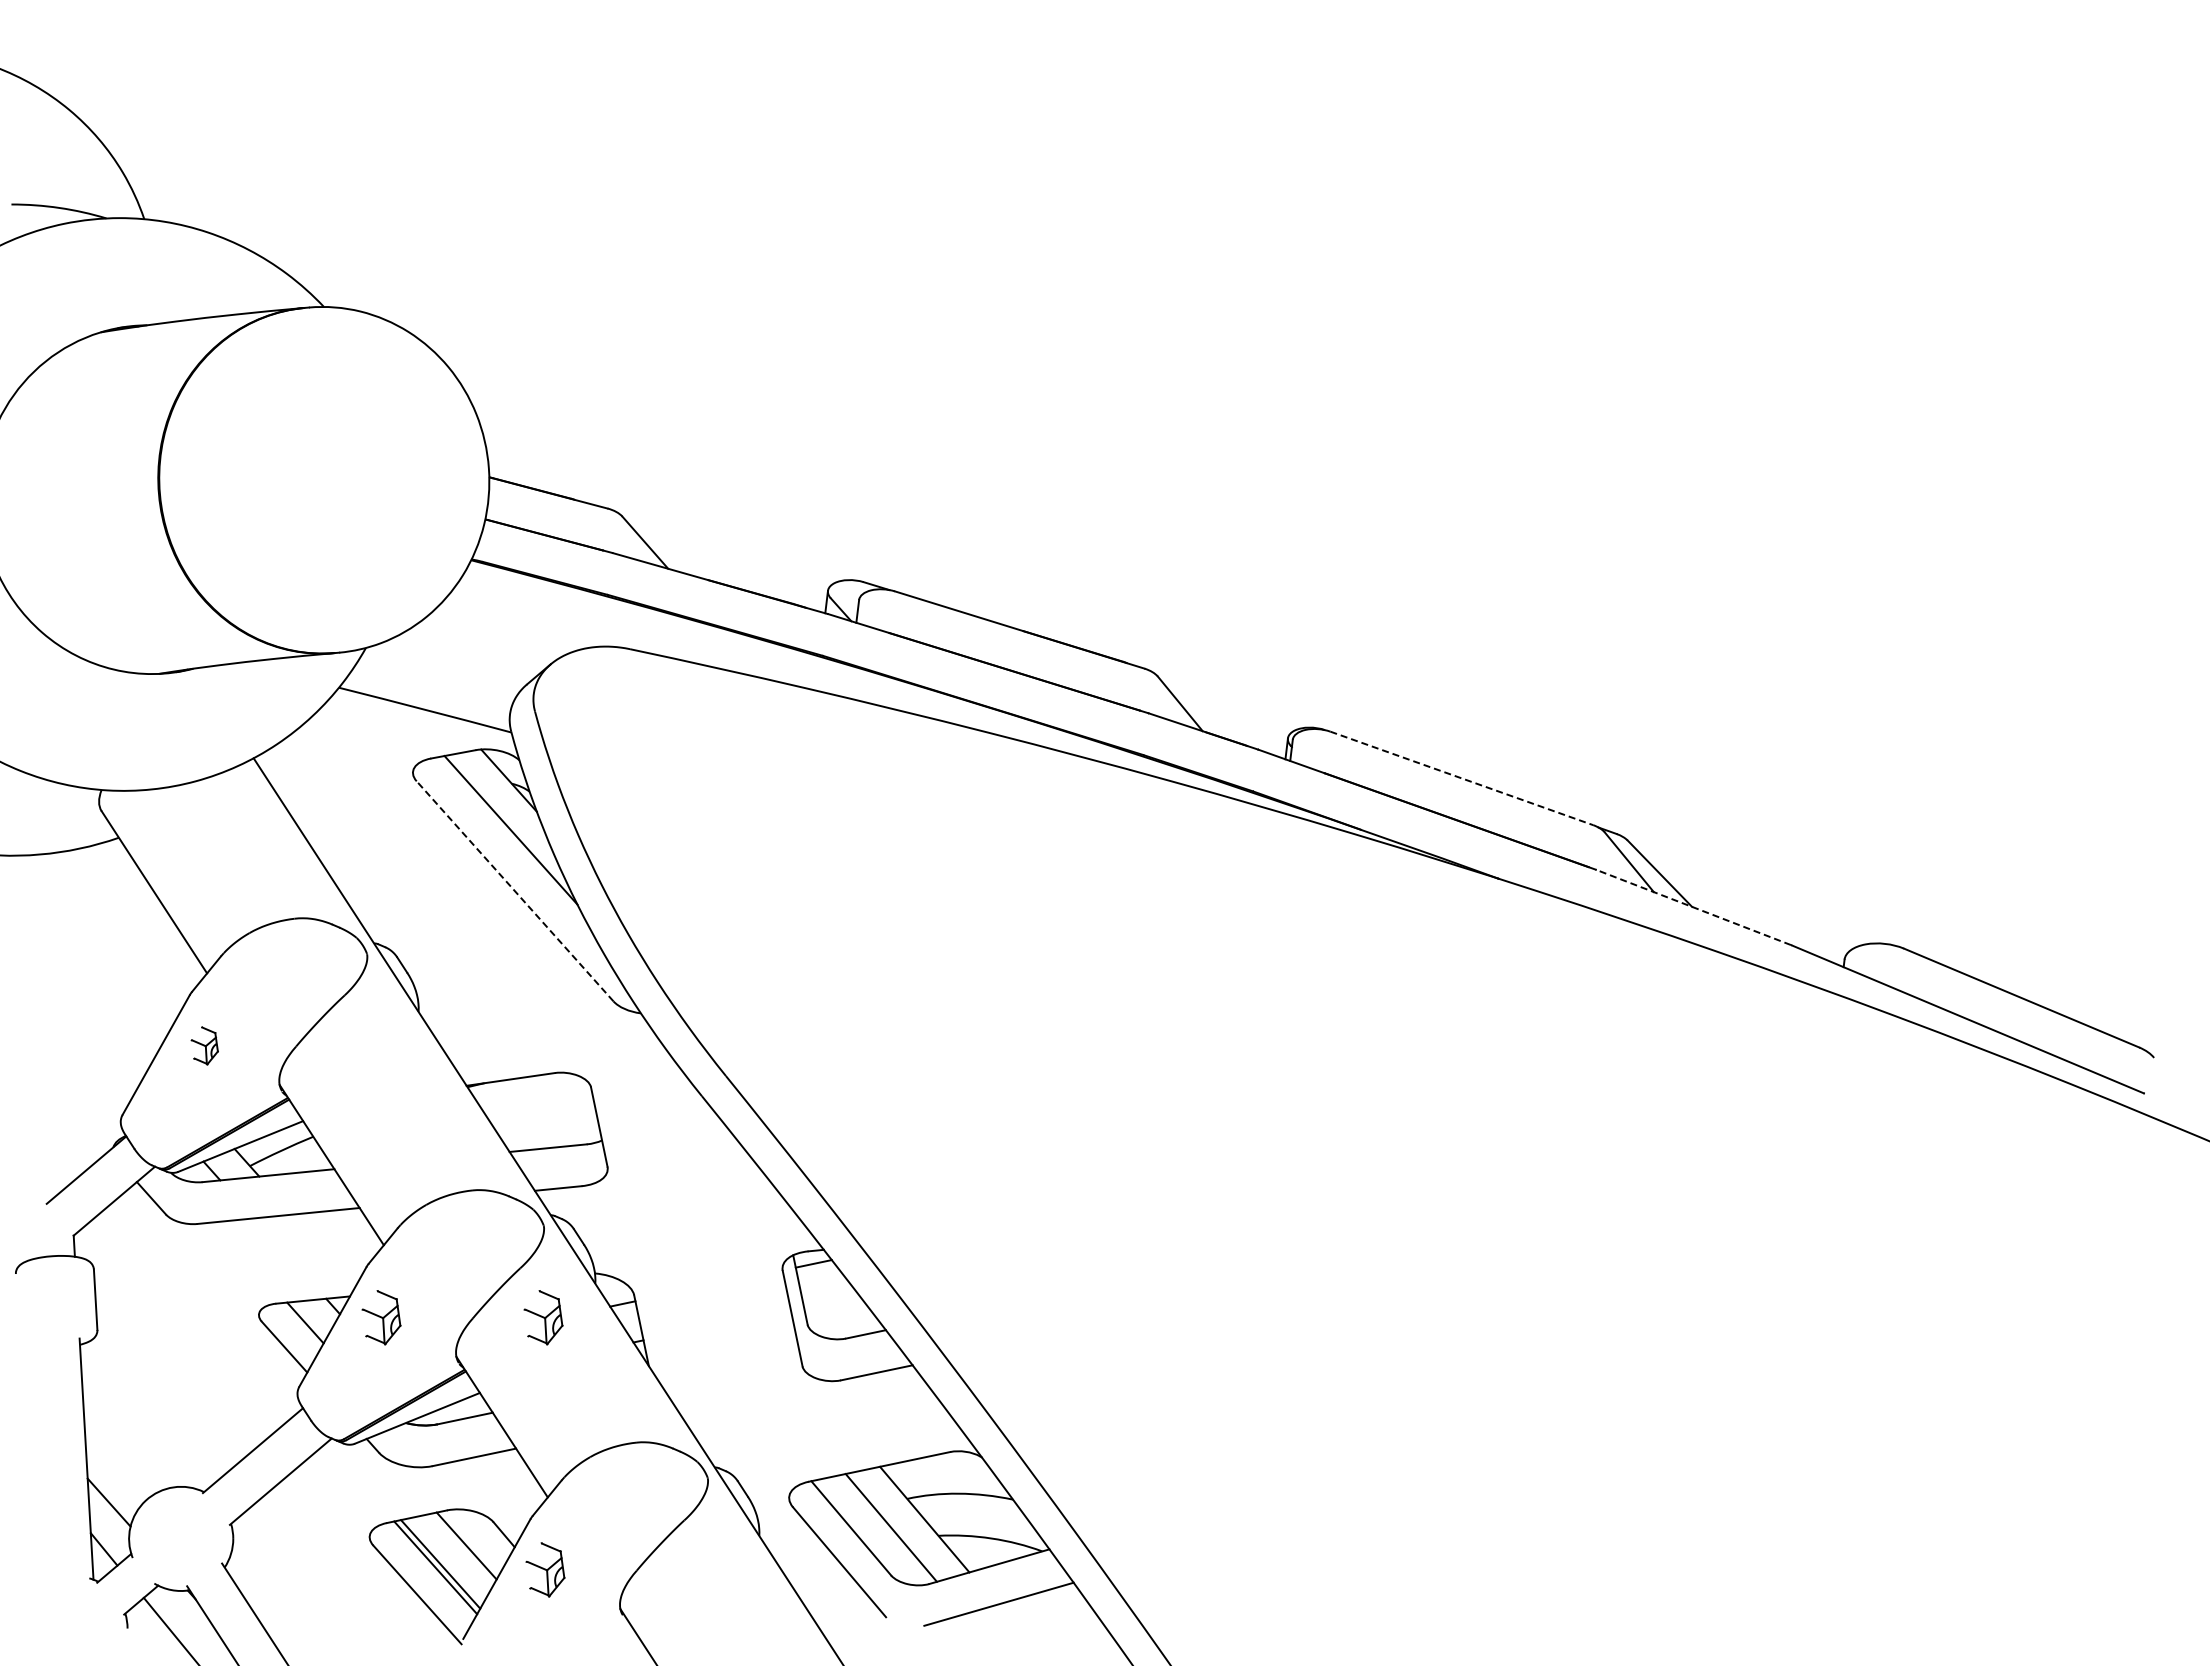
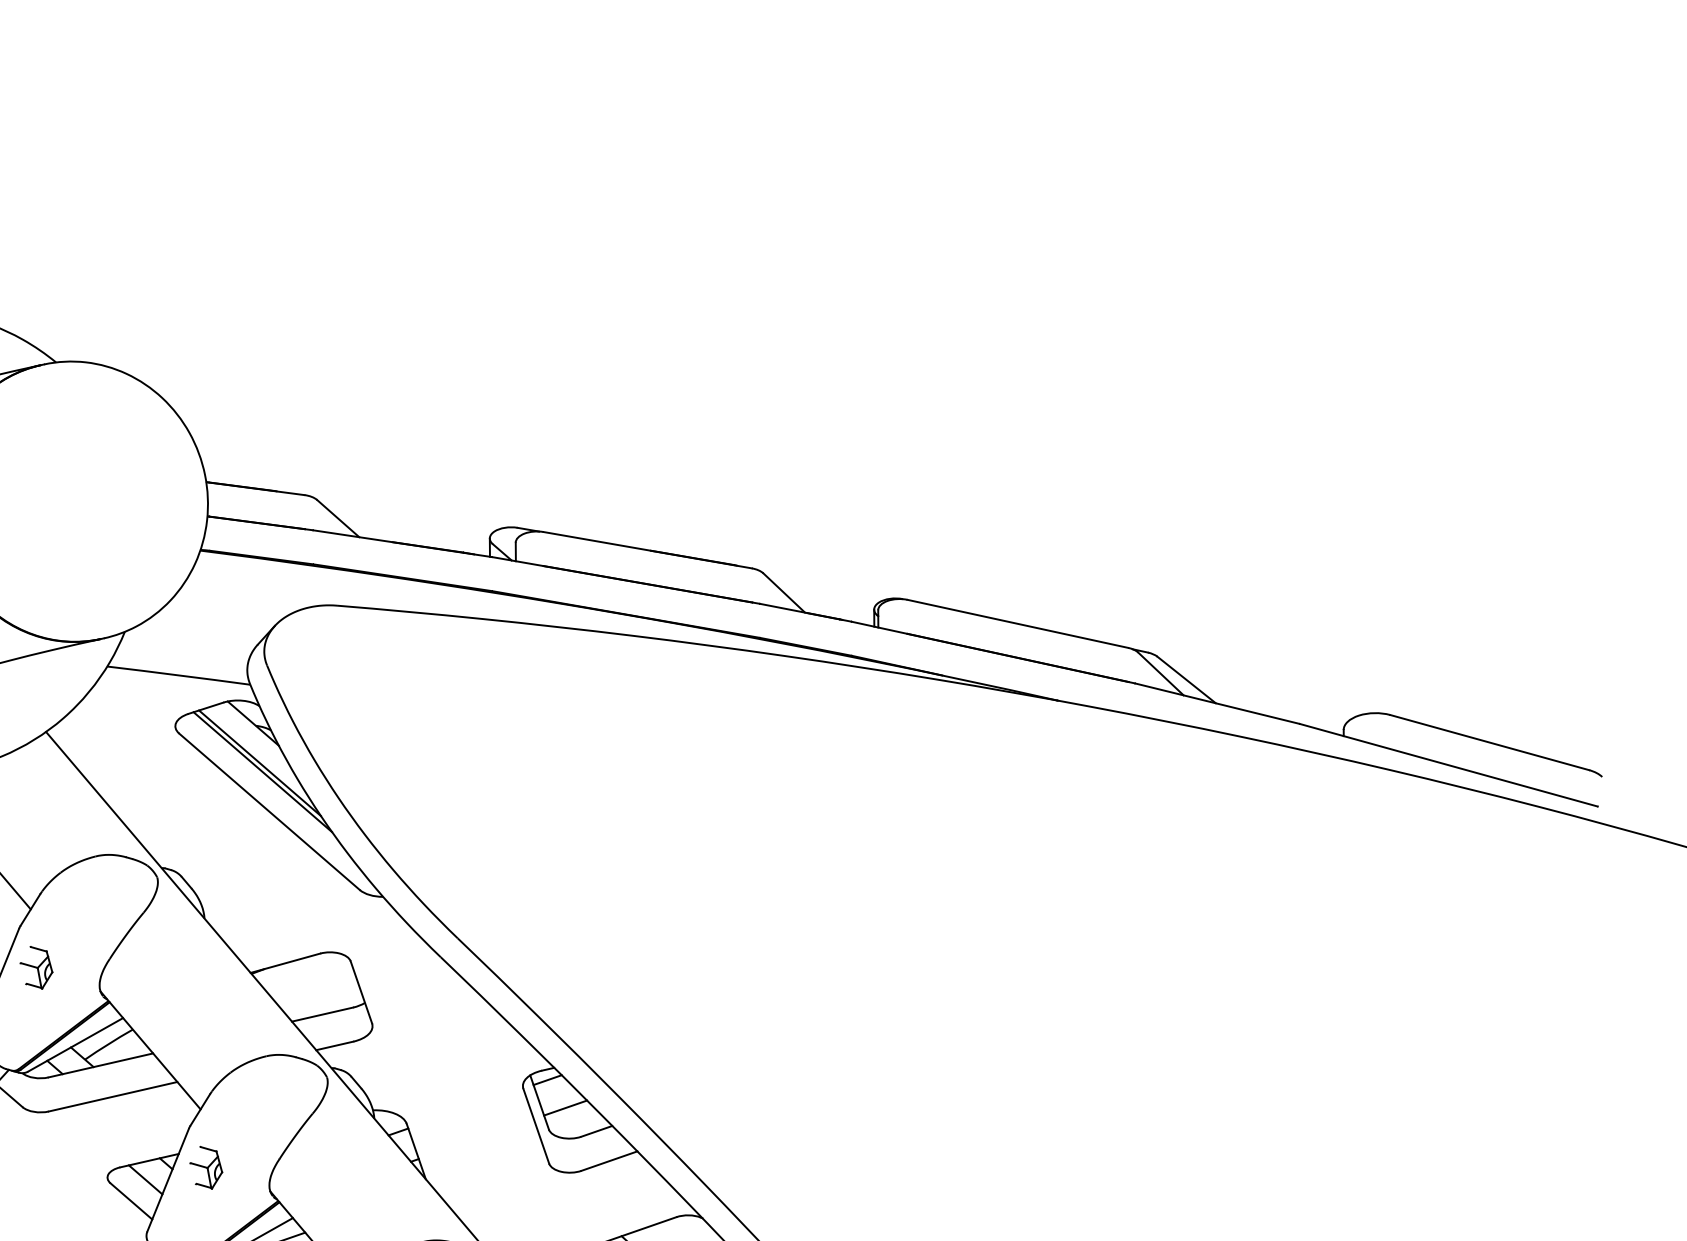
line: (1462, 778) -> (1018, 623), dashed -> solid
line: (512, 841) -> (262, 772), added
line: (515, 891) -> (269, 811), dashed -> solid
line: (1693, 907) -> (1217, 703), dashed -> solid
part: (204, 1045) -> (36, 967), size x1.43
line: (830, 1300) -> (564, 1107), added
part: (543, 1317) -> (336, 1150), removed

